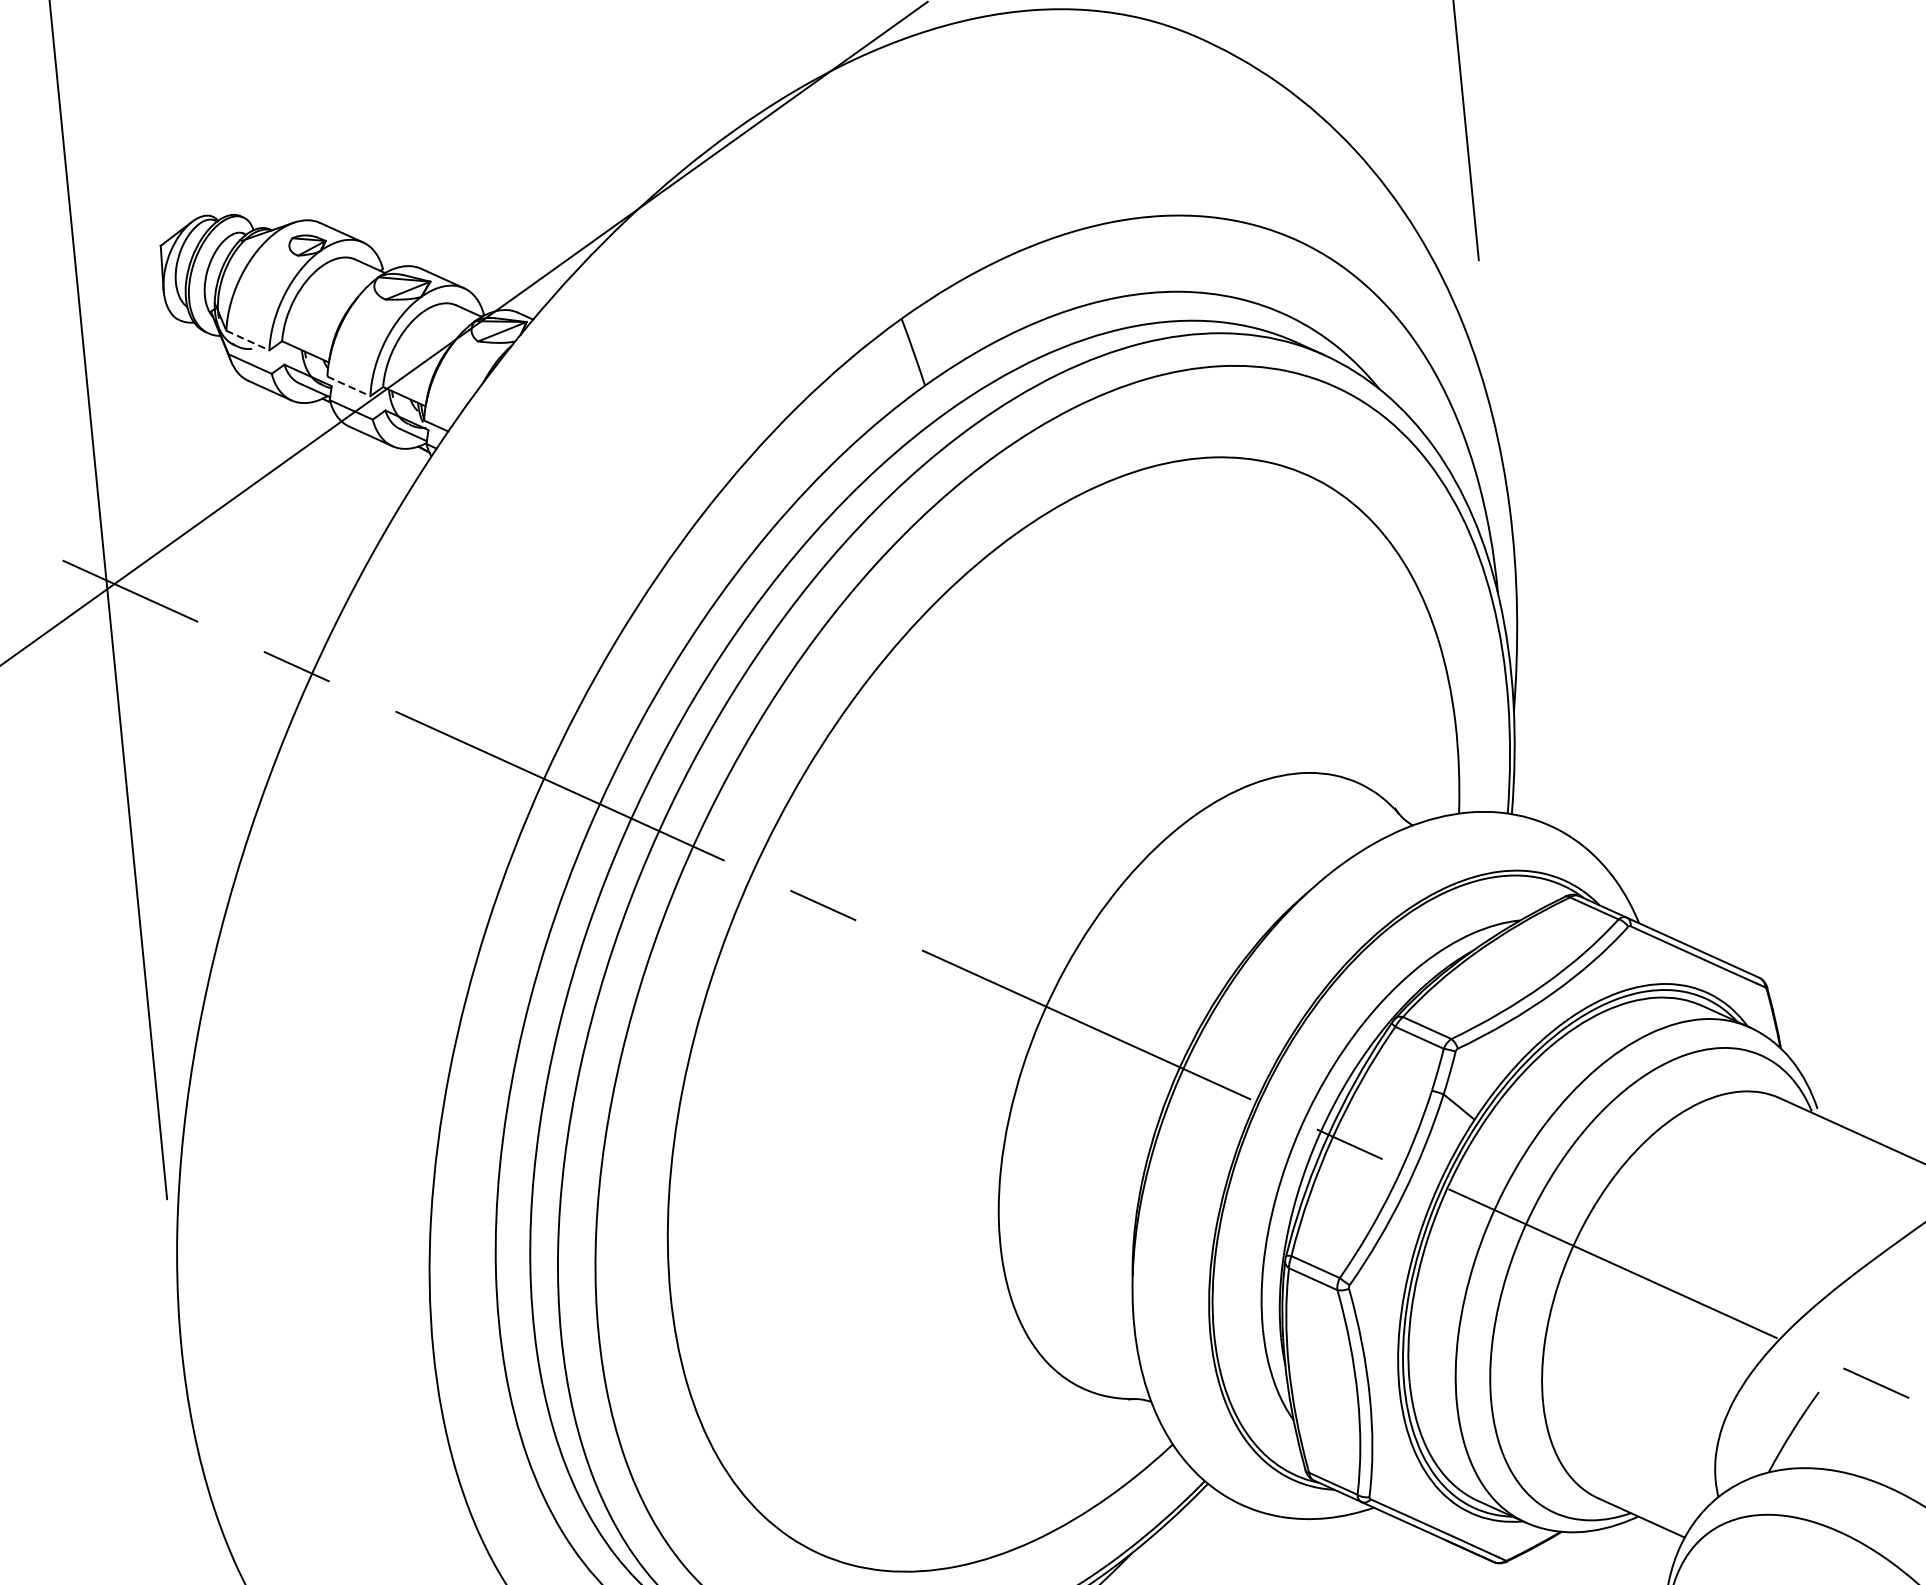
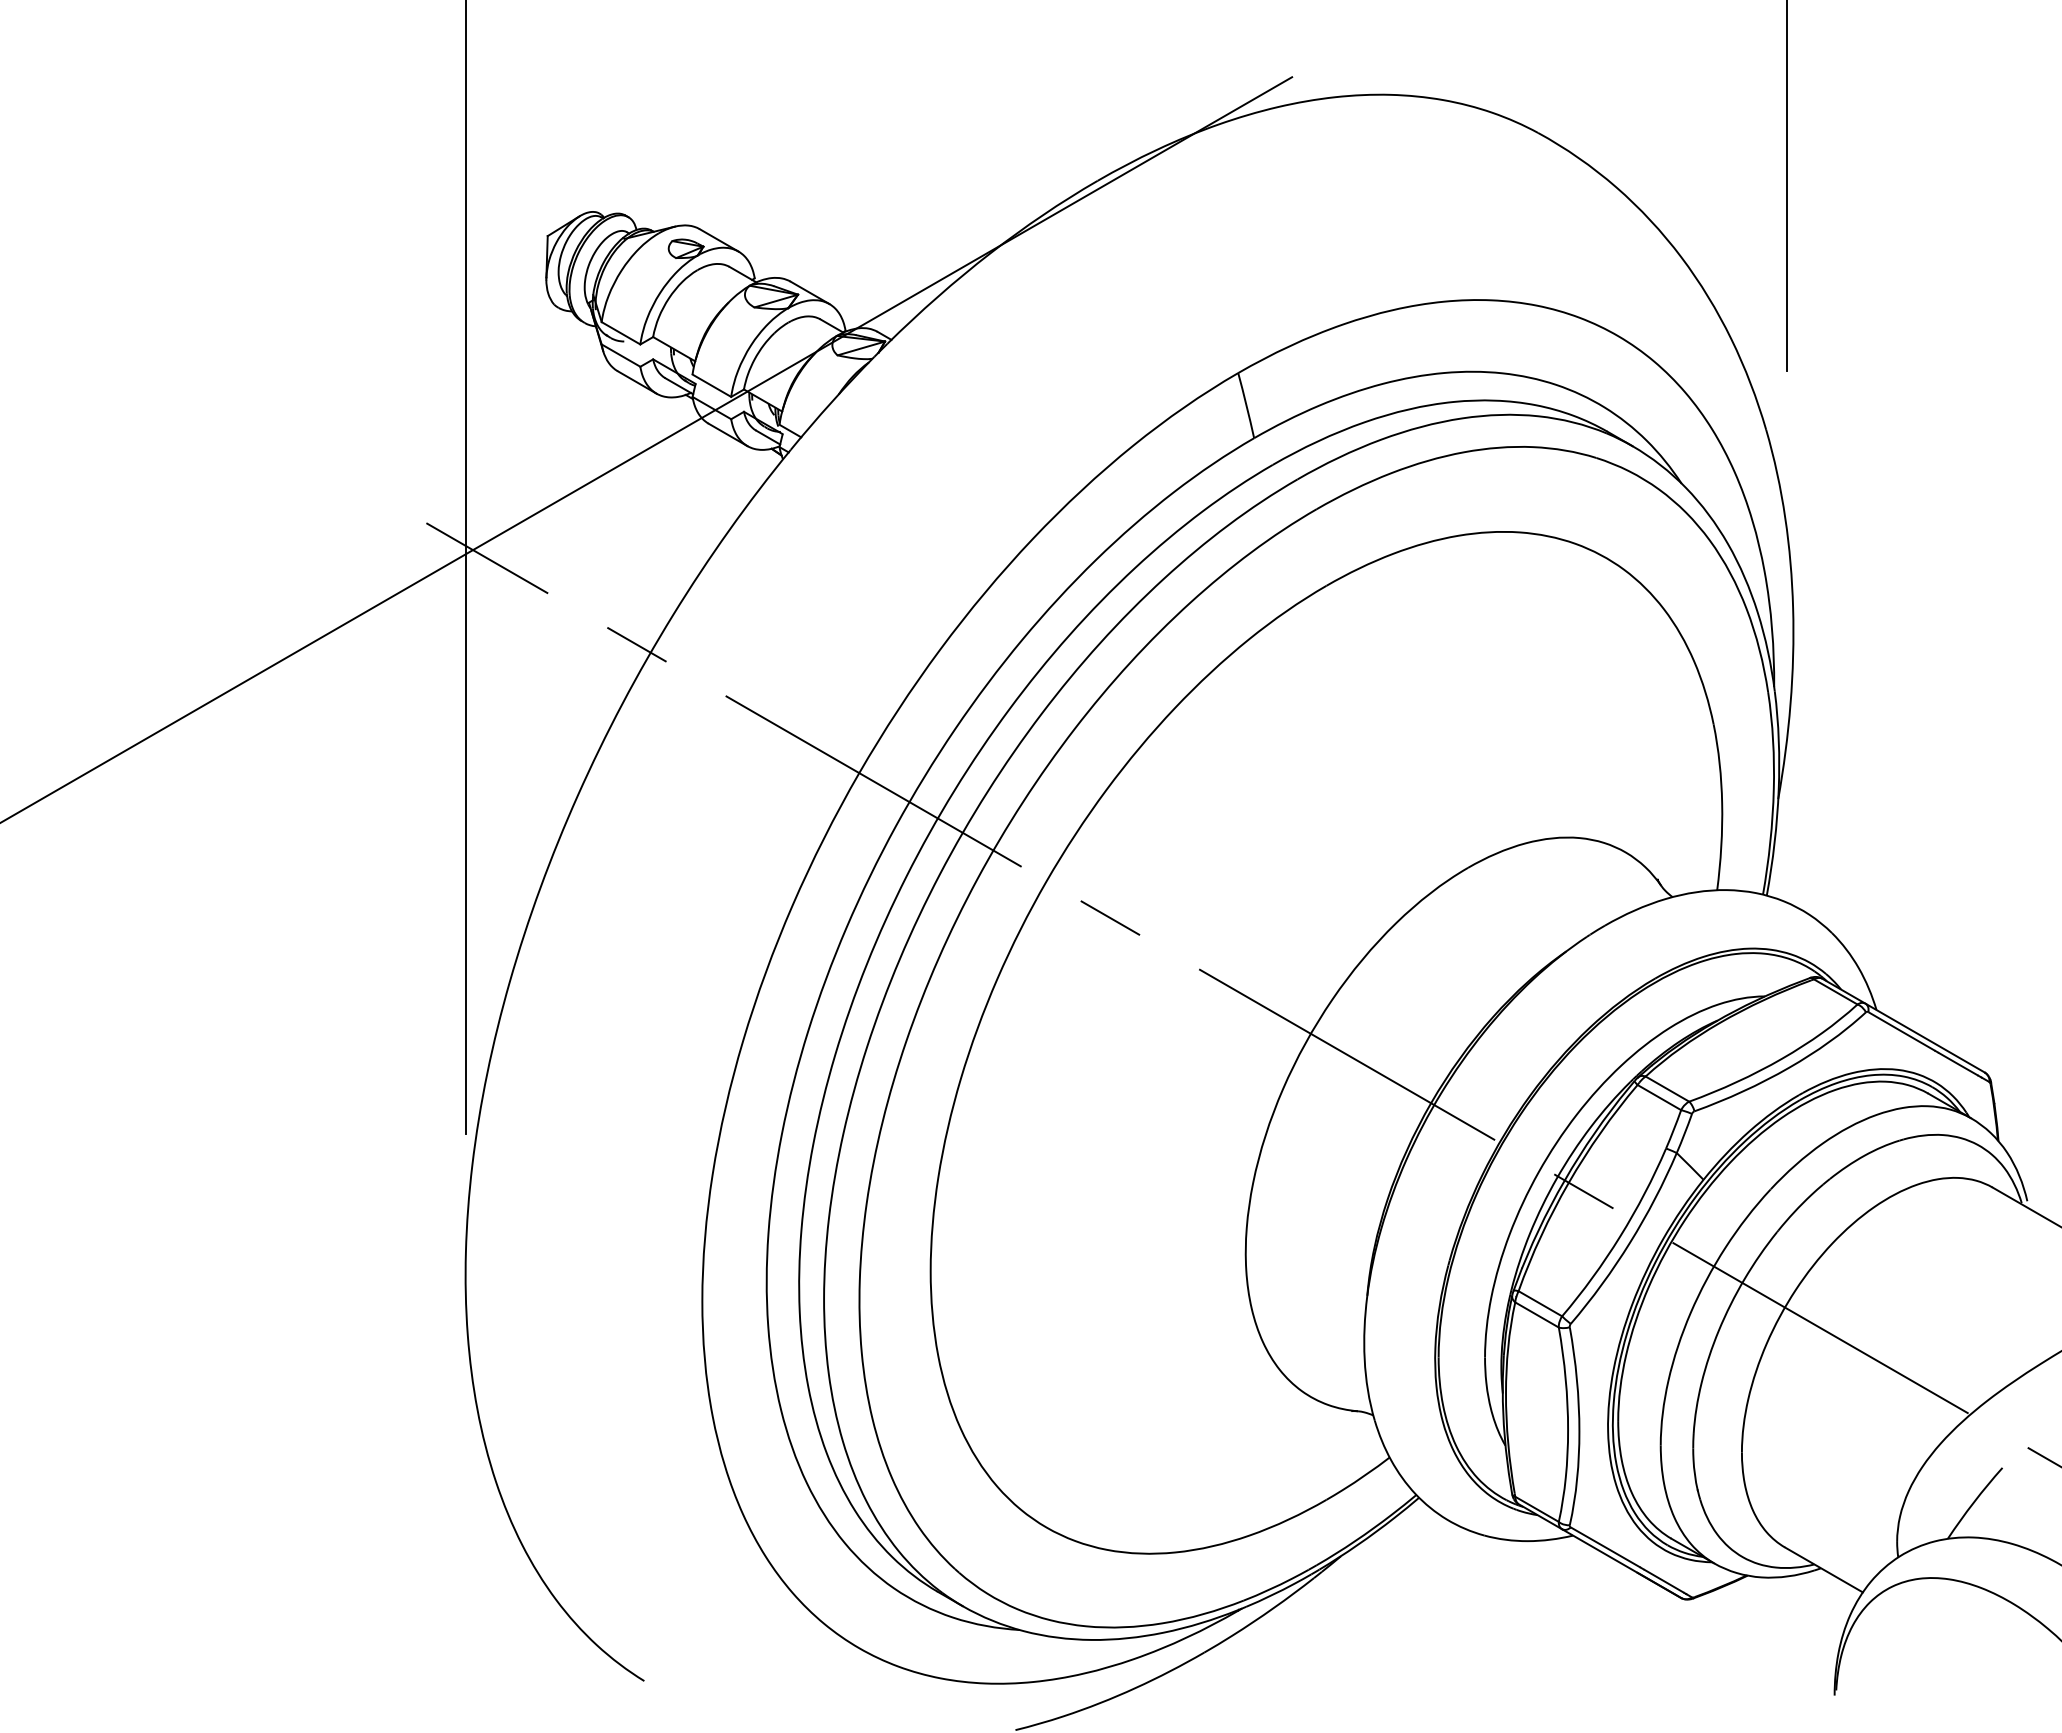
line: (248, 340) -> (621, 333), dashed -> solid
line: (349, 387) -> (712, 386), dashed -> solid

